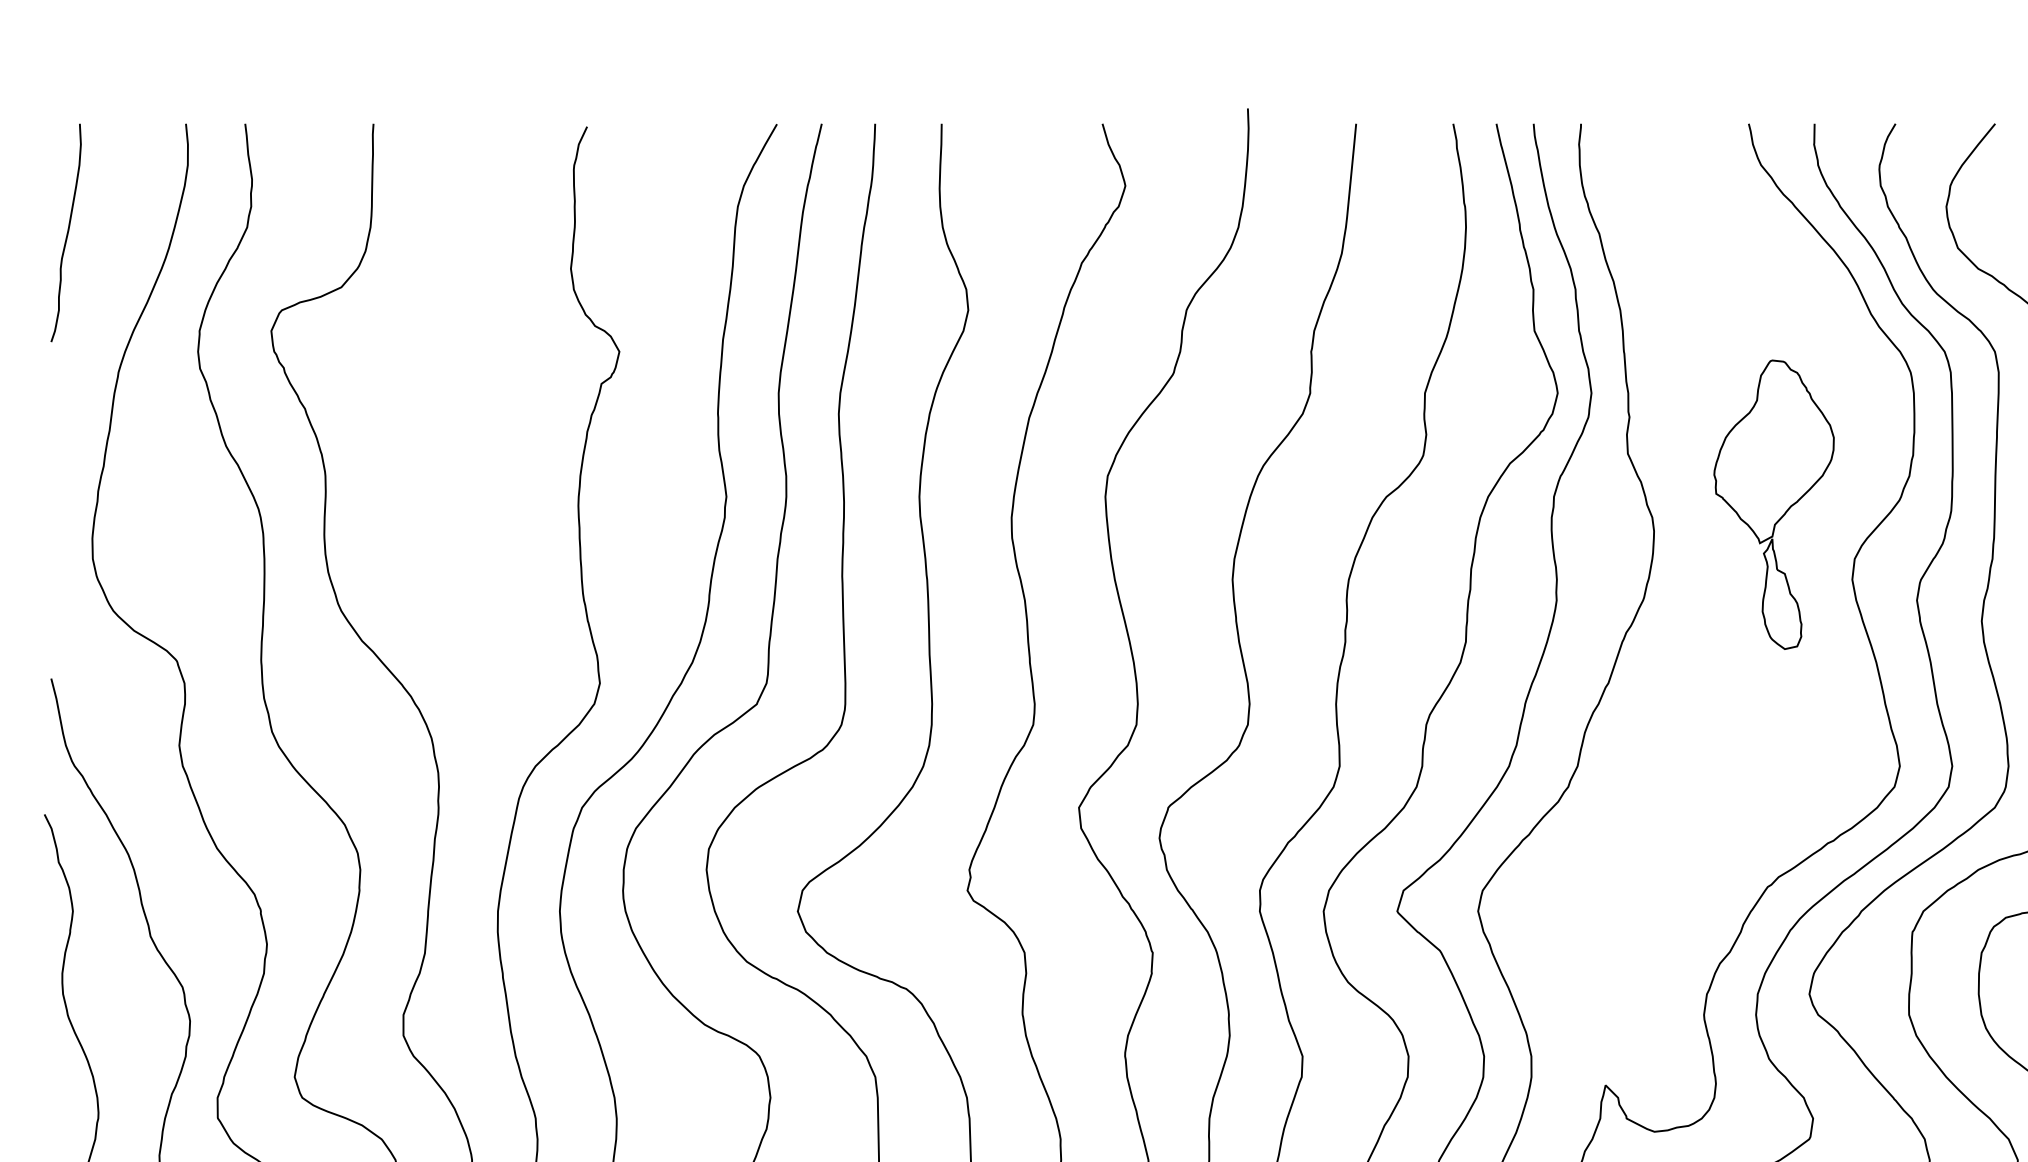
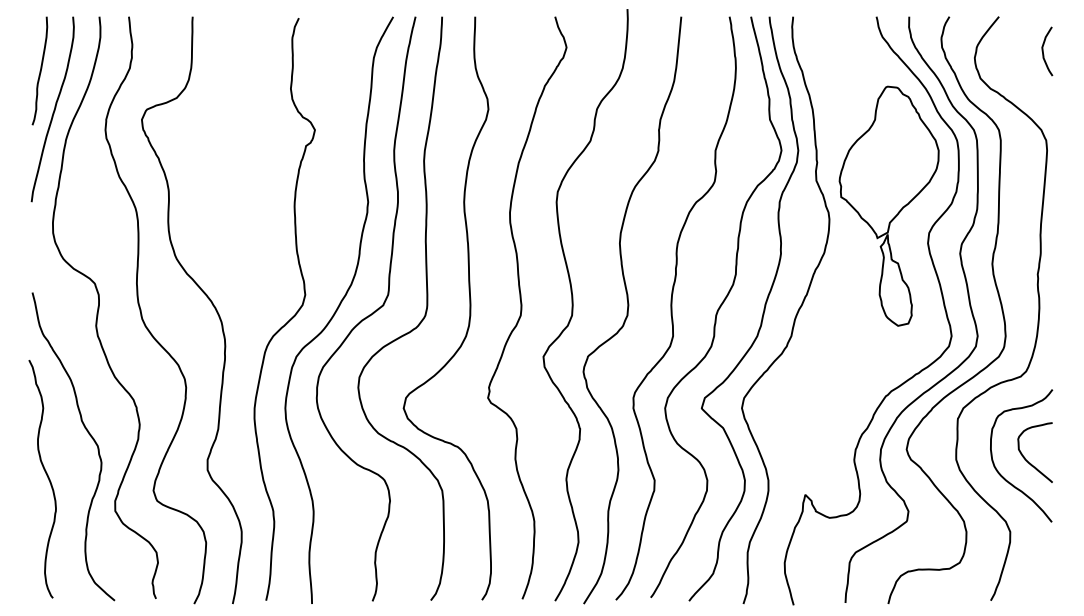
curve: (93, 310) -> (53, 109), added
part: (1772, 503) -> (888, 205), size x1.67

